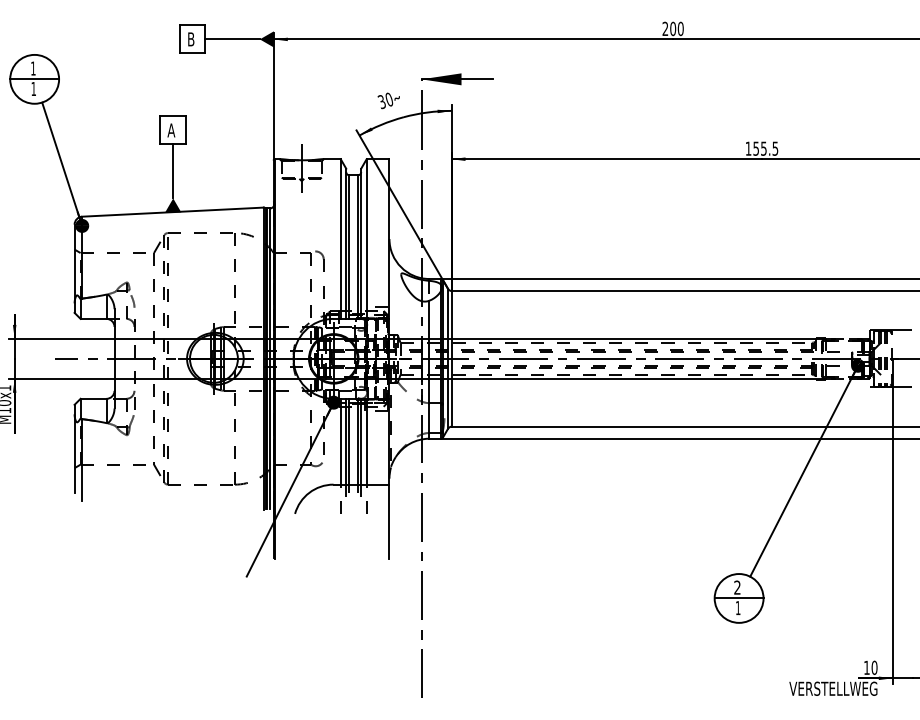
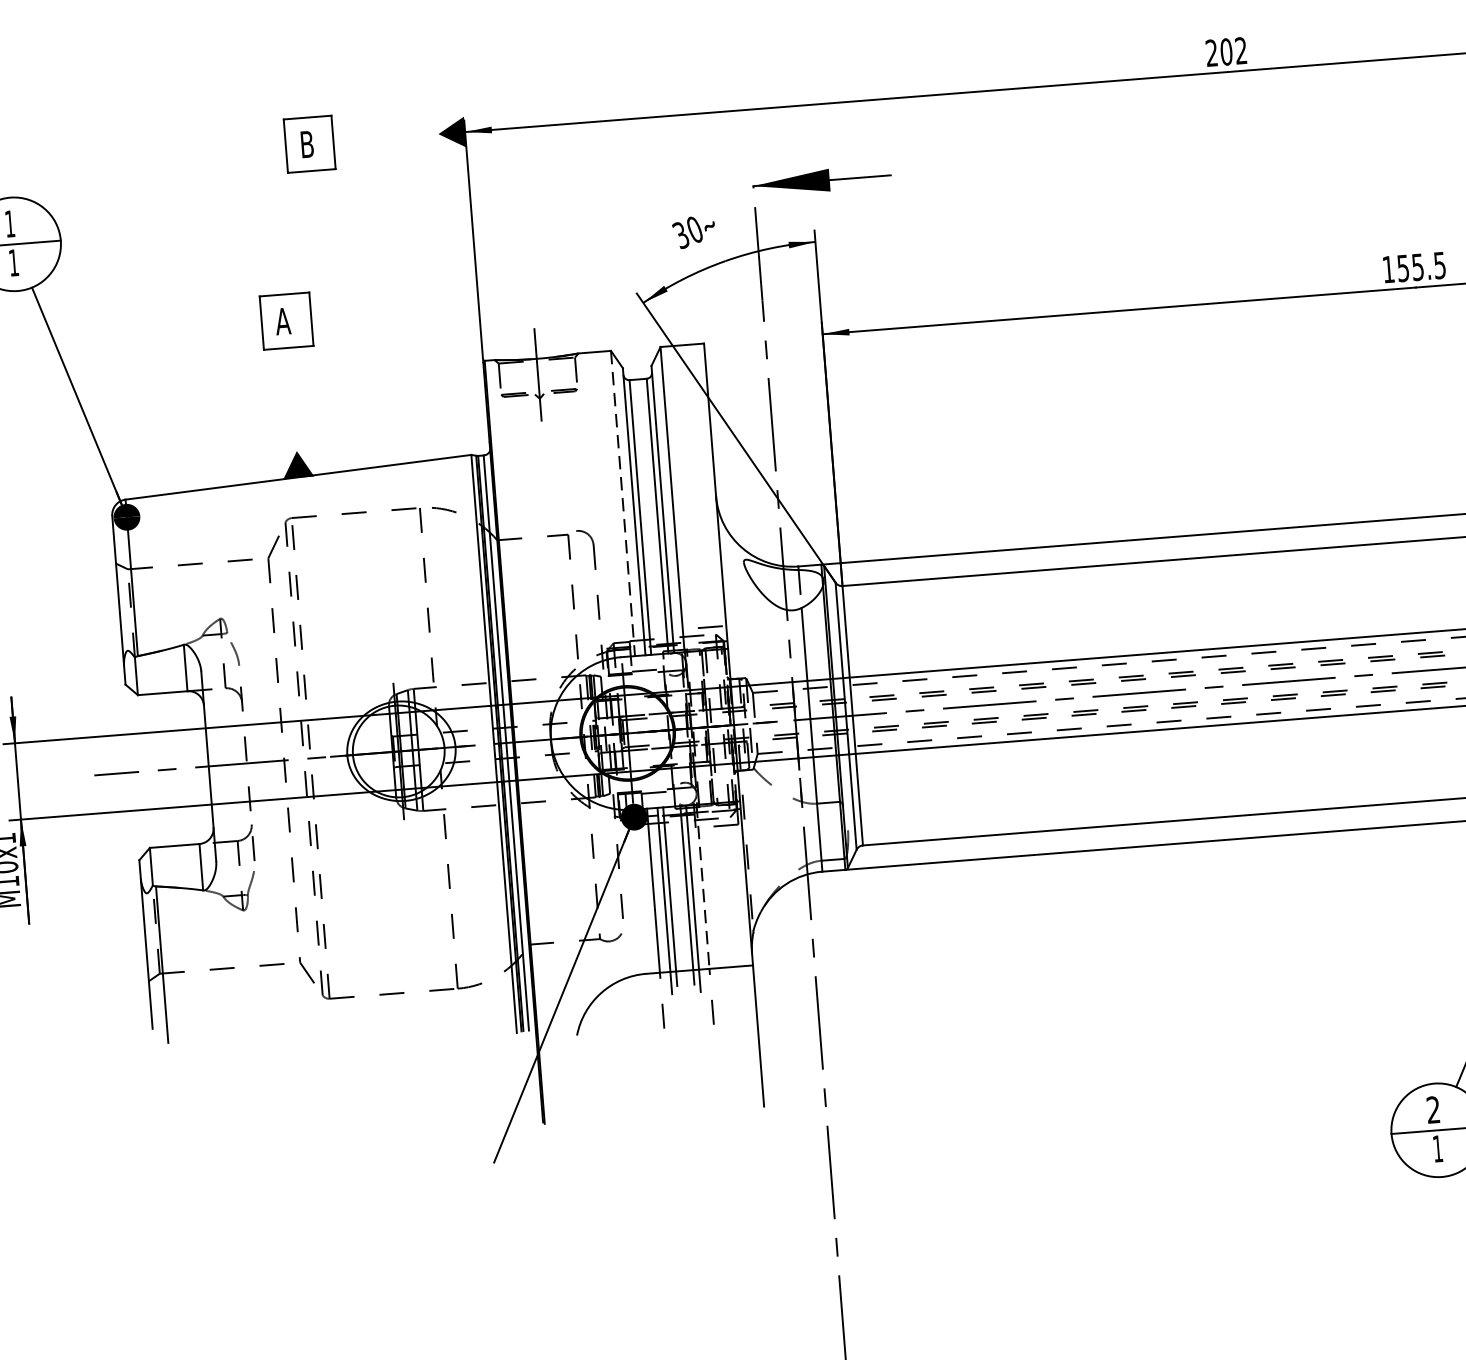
text: (680, 28) -> (1240, 50), 200 -> 202
line: (231, 39) -> (384, 138), removed
line: (173, 171) -> (293, 399), removed
line: (340, 239) -> (622, 504), solid -> dashed
line: (366, 441) -> (702, 886), solid -> dashed

